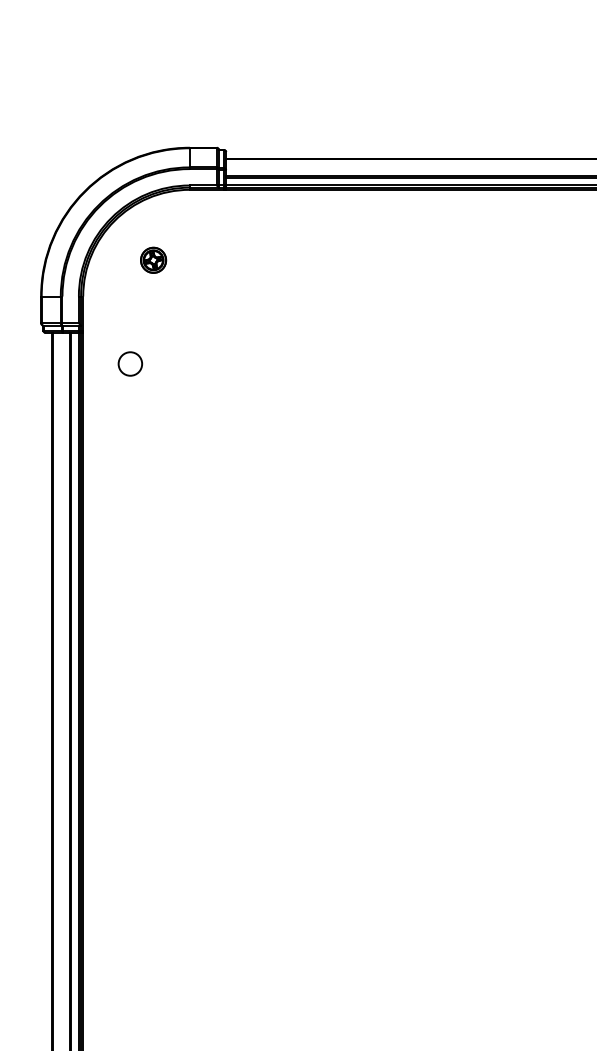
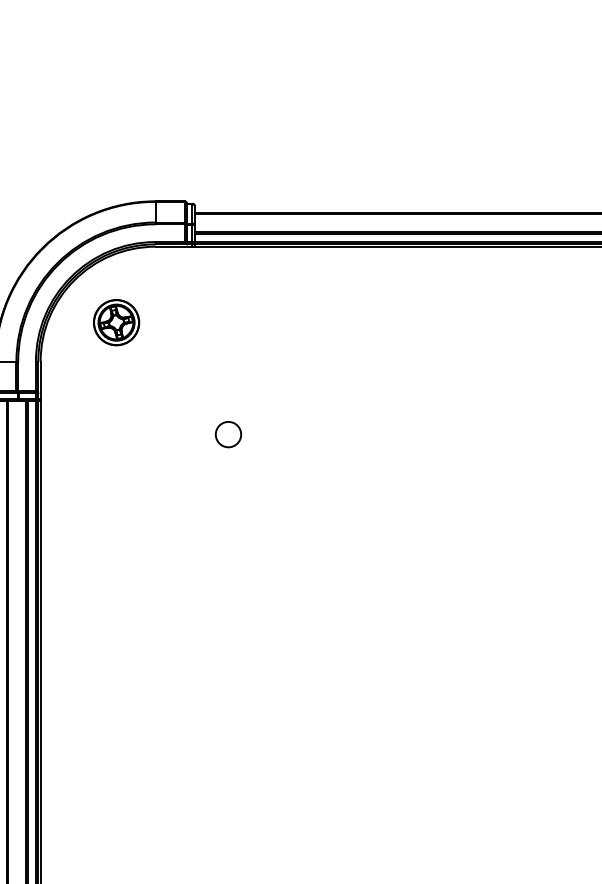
part: (153, 260) -> (116, 322), size x1.67
circle: (130, 363) -> (228, 434), moved

